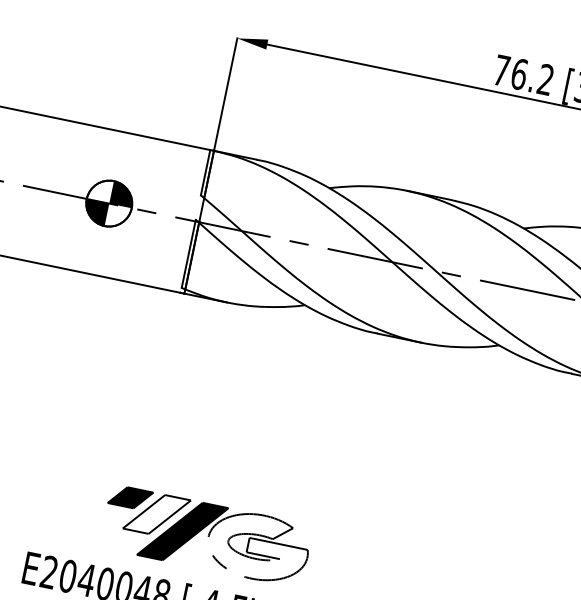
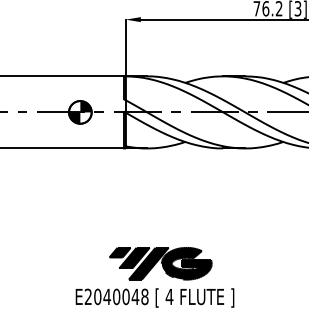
fill: (157, 513) -> (134, 257), added
fill: (257, 546) -> (186, 263), added

